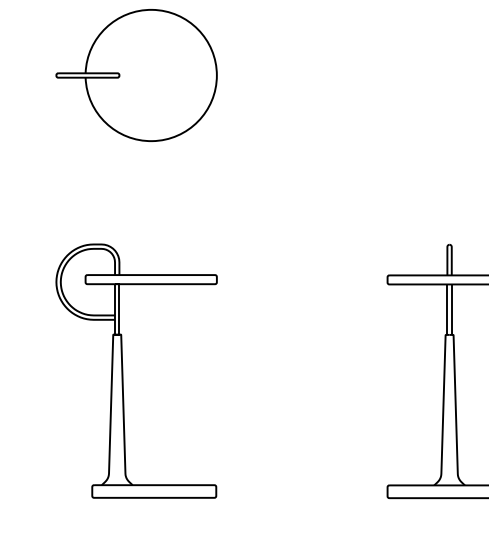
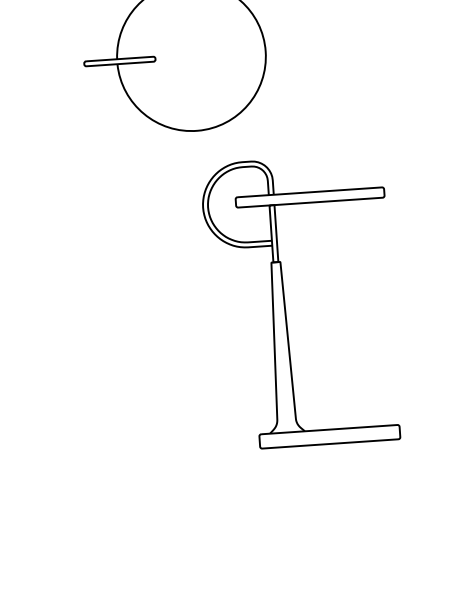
part: (123, 370) -> (285, 302), moved

